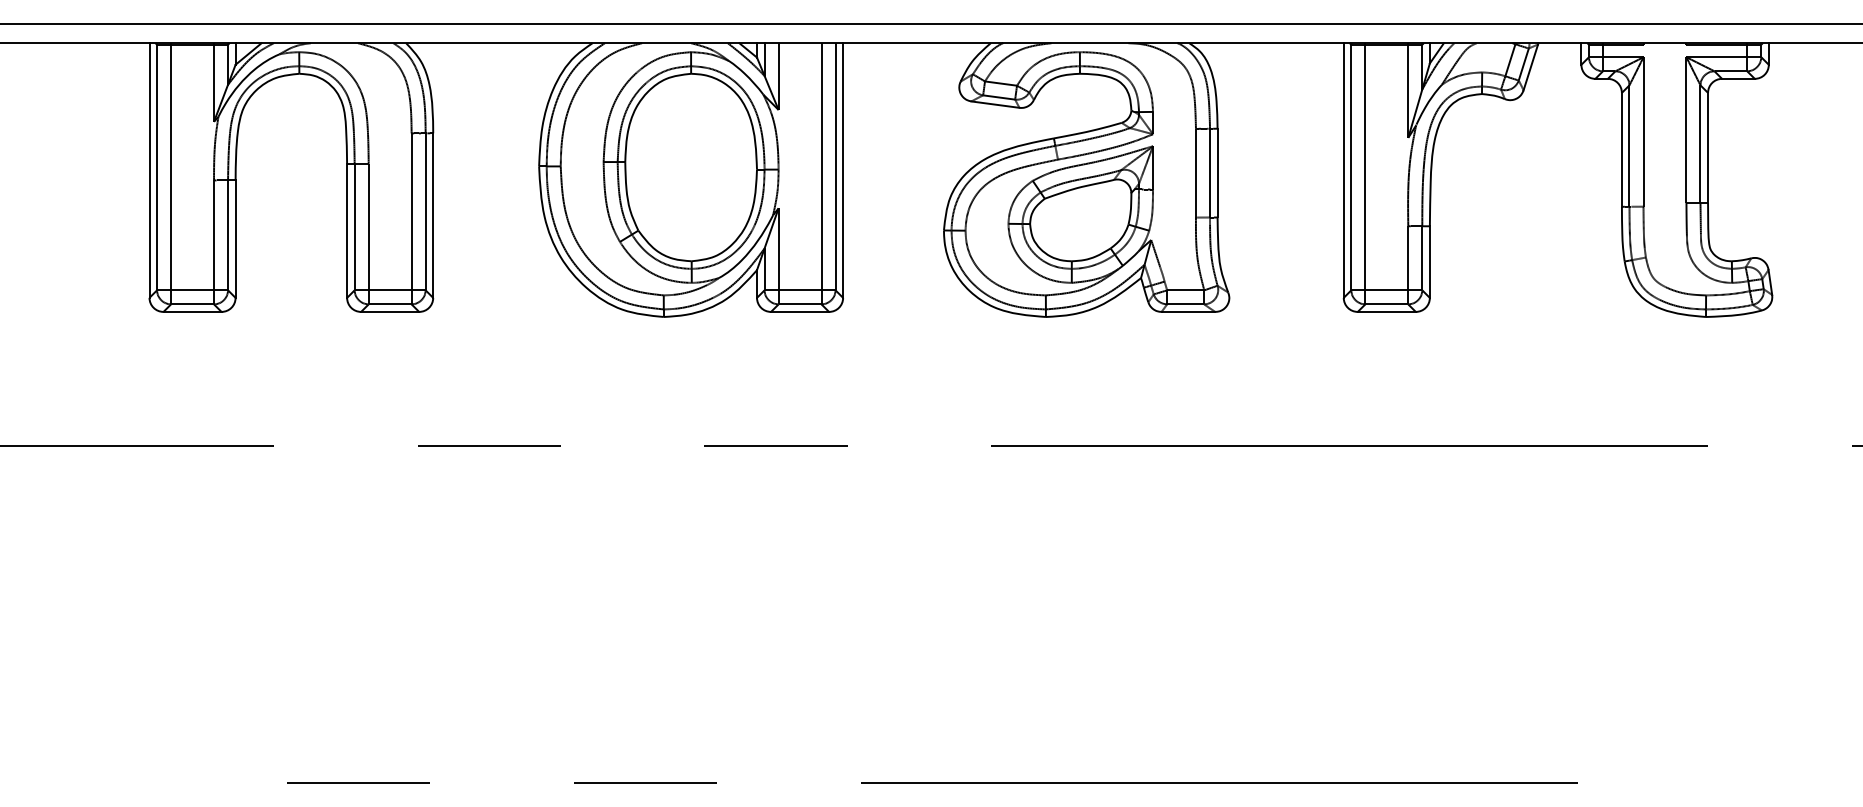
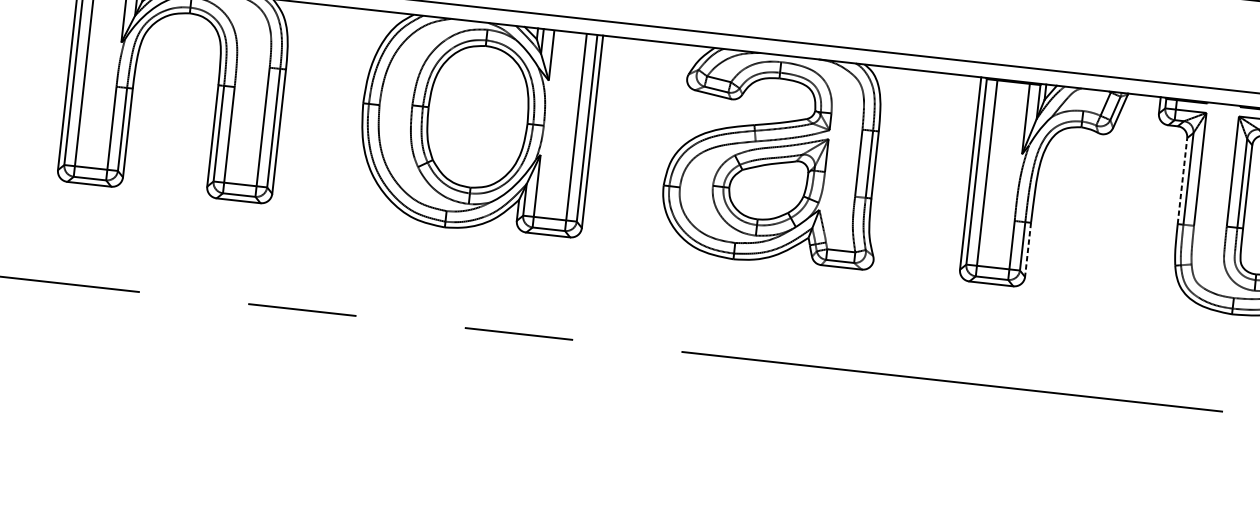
line: (1621, 149) -> (1182, 180), solid -> dashed
line: (1429, 262) -> (1027, 250), solid -> dashed

